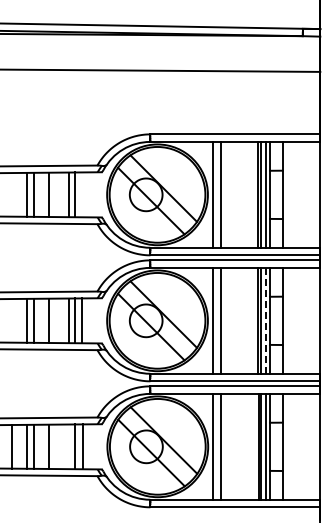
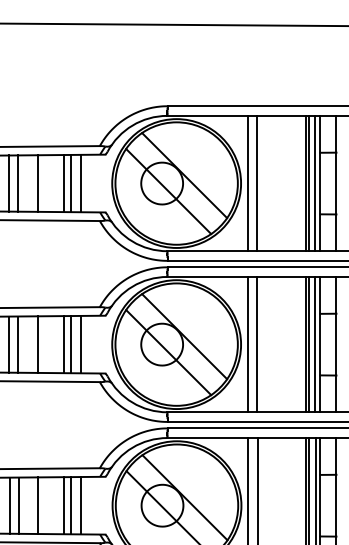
line: (82, 194) -> (80, 183), added
line: (265, 320) -> (314, 344), dashed -> solid
line: (69, 446) -> (64, 505), added

